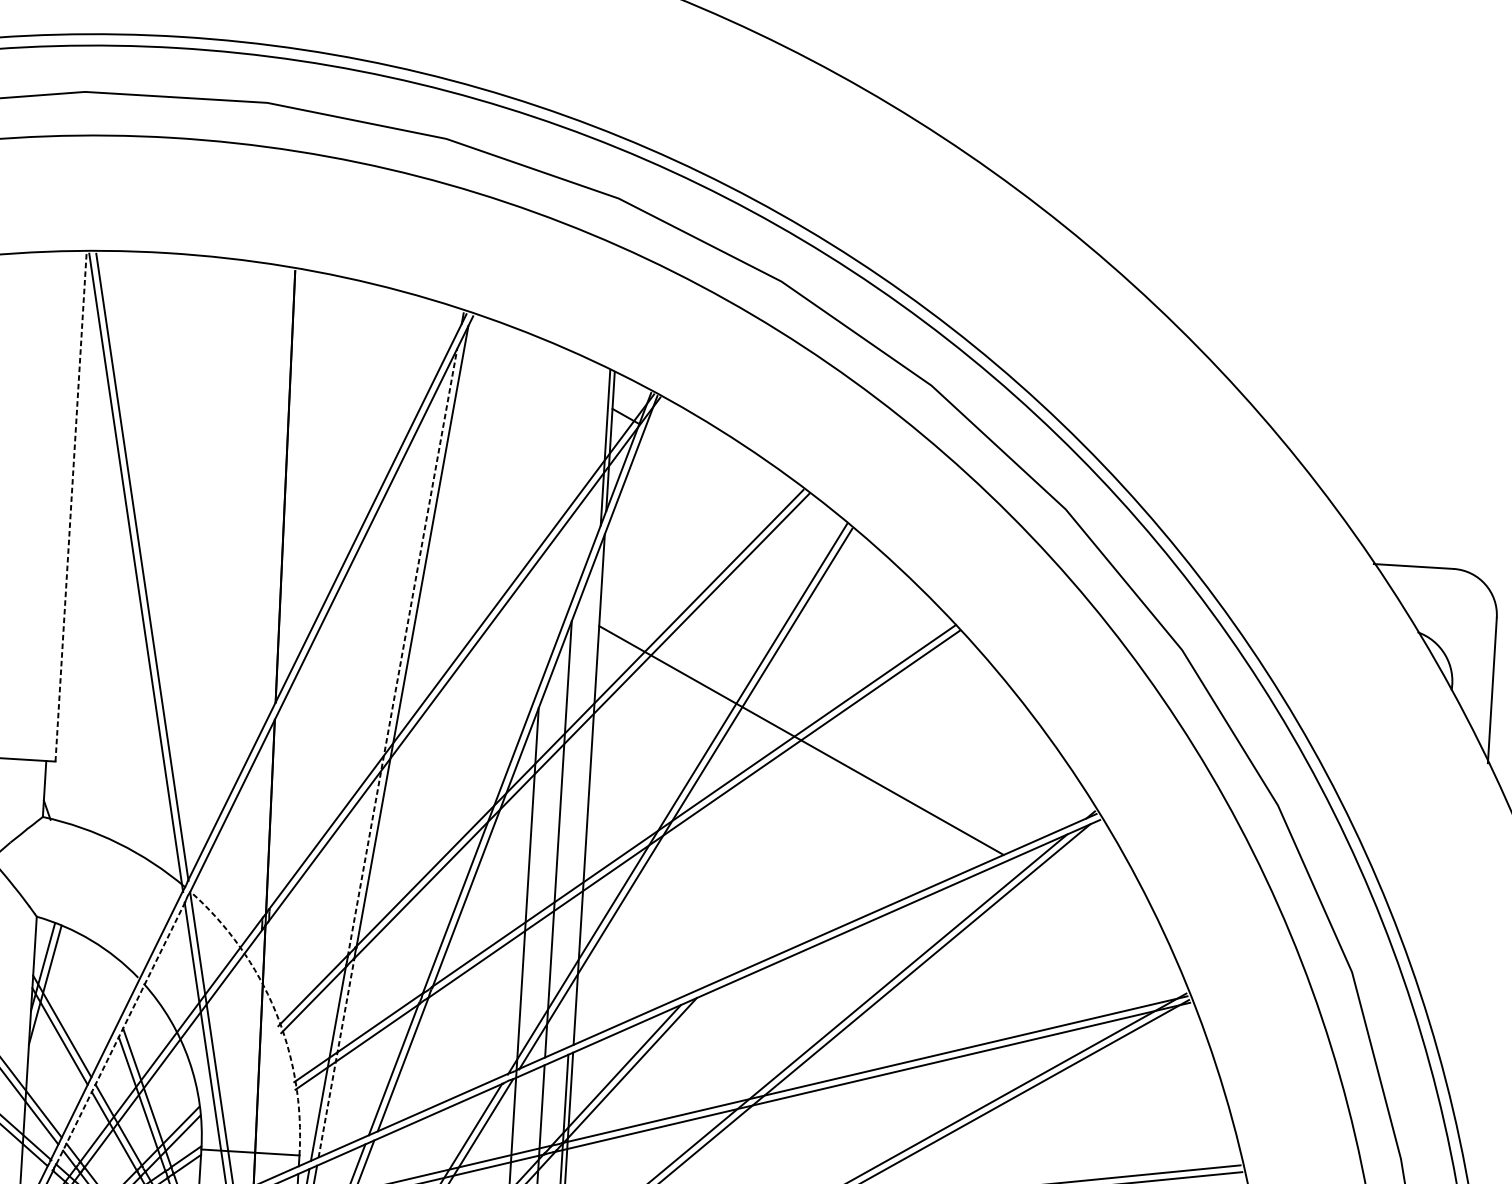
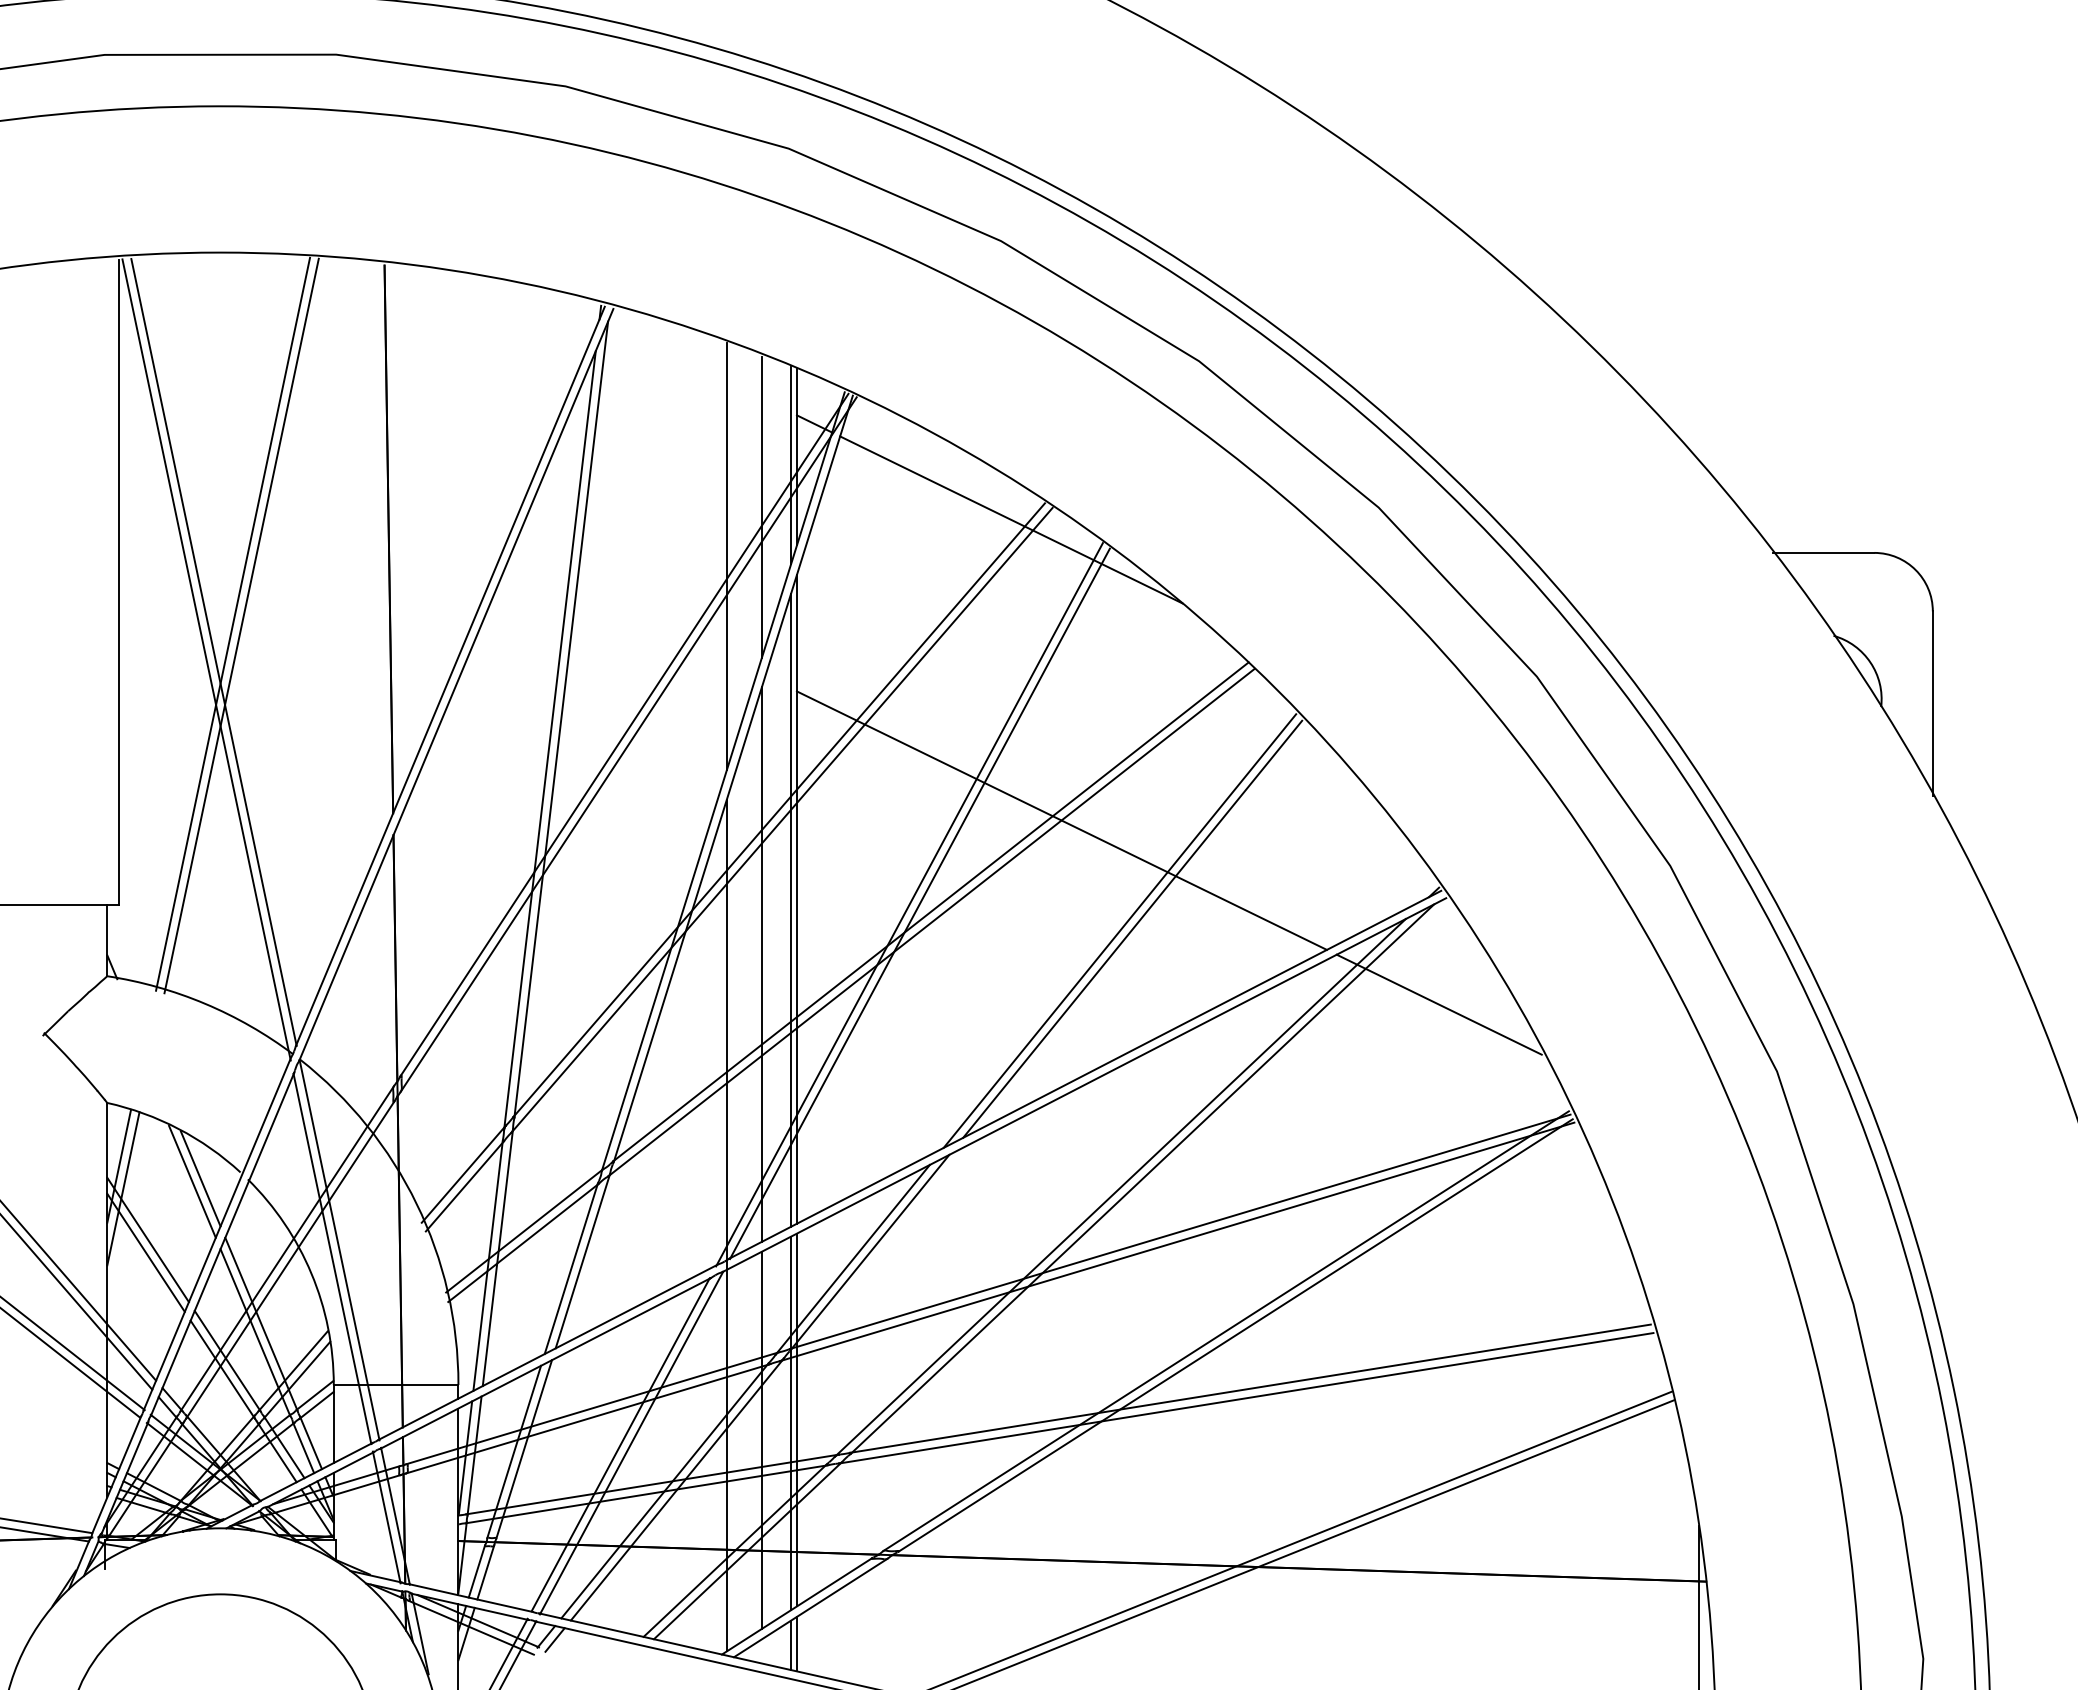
line: (580, 479) -> (761, 507), added
line: (776, 501) -> (1011, 519), added
line: (71, 507) -> (119, 582), dashed -> solid
line: (550, 516) -> (726, 556), added
line: (159, 545) -> (233, 623), added
line: (165, 547) -> (241, 625), added
line: (402, 652) -> (550, 739), dashed -> solid
line: (584, 797) -> (791, 909), added
line: (851, 828) -> (1132, 928), added
line: (841, 829) -> (1119, 930), added
line: (1088, 903) -> (1438, 1004), added
line: (106, 980) -> (200, 1178), added
line: (100, 982) -> (192, 1181), added
arc: (275, 1011) -> (416, 1204), dashed -> solid
line: (120, 1033) -> (222, 1244), dashed -> solid
line: (336, 1057) -> (497, 1257), dashed -> solid

